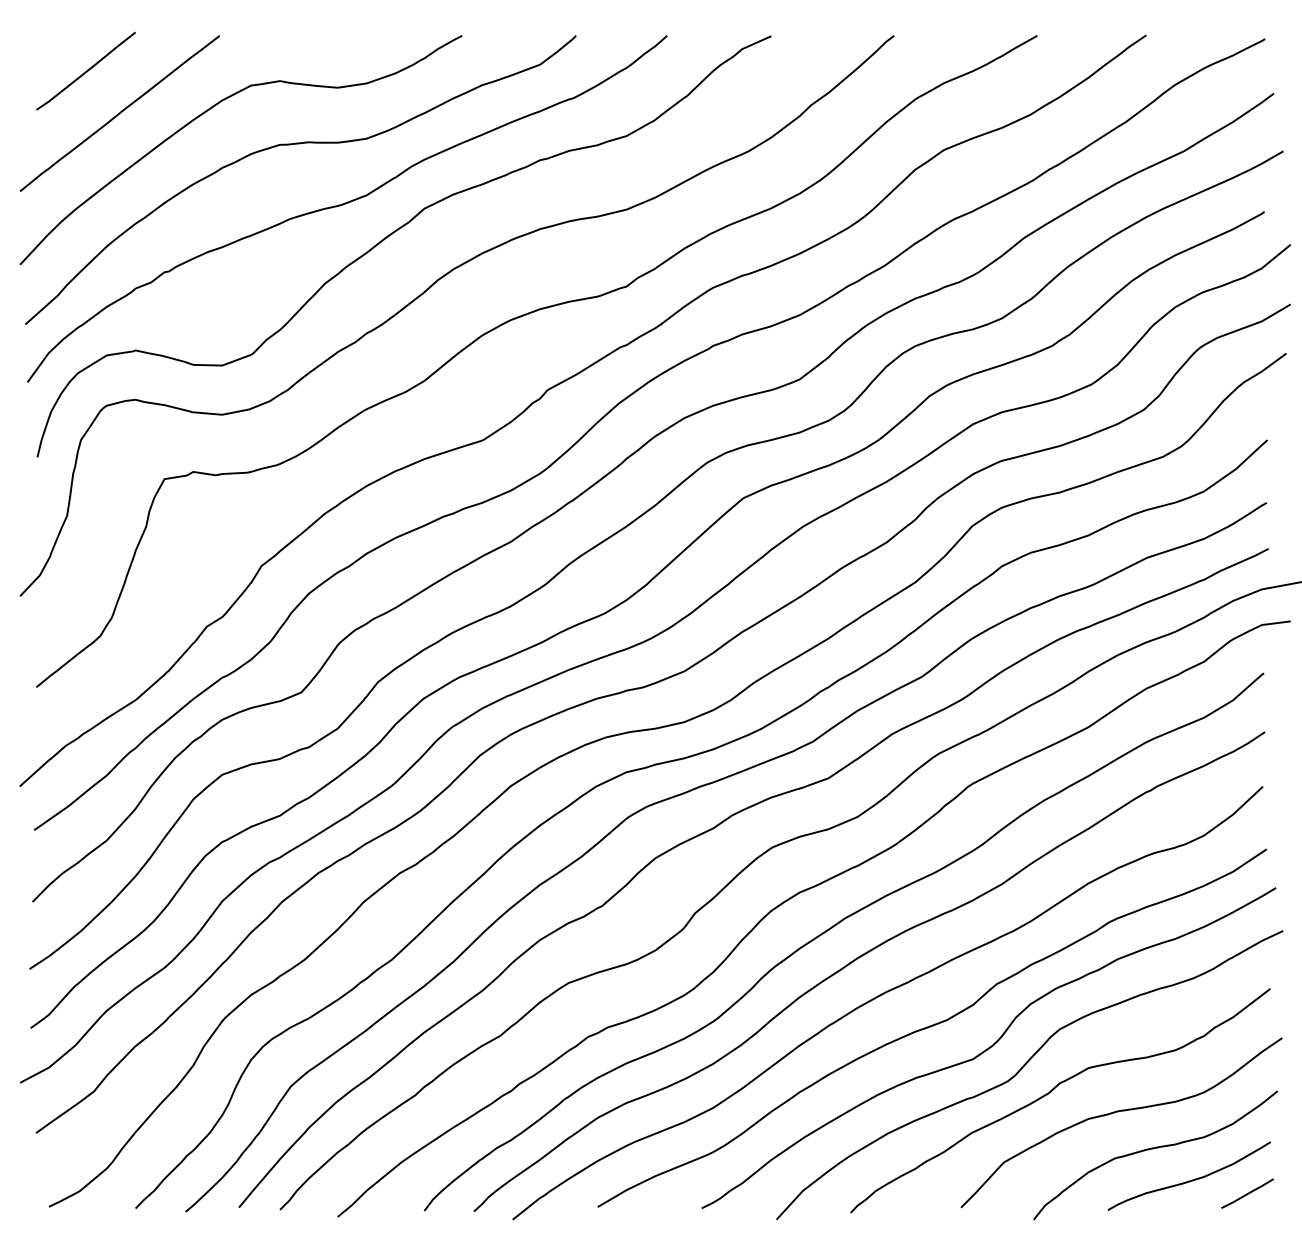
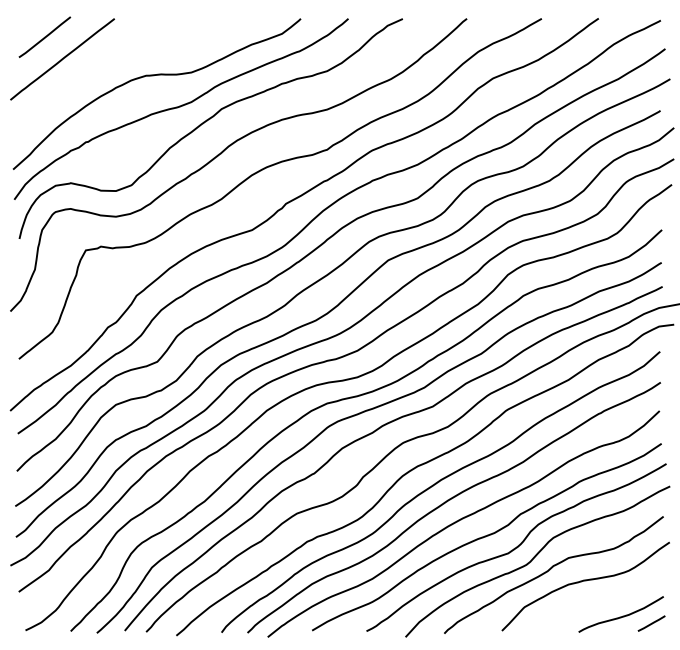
curve: (215, 108) -> (112, 56), removed
curve: (1151, 1151) -> (601, 601), removed

